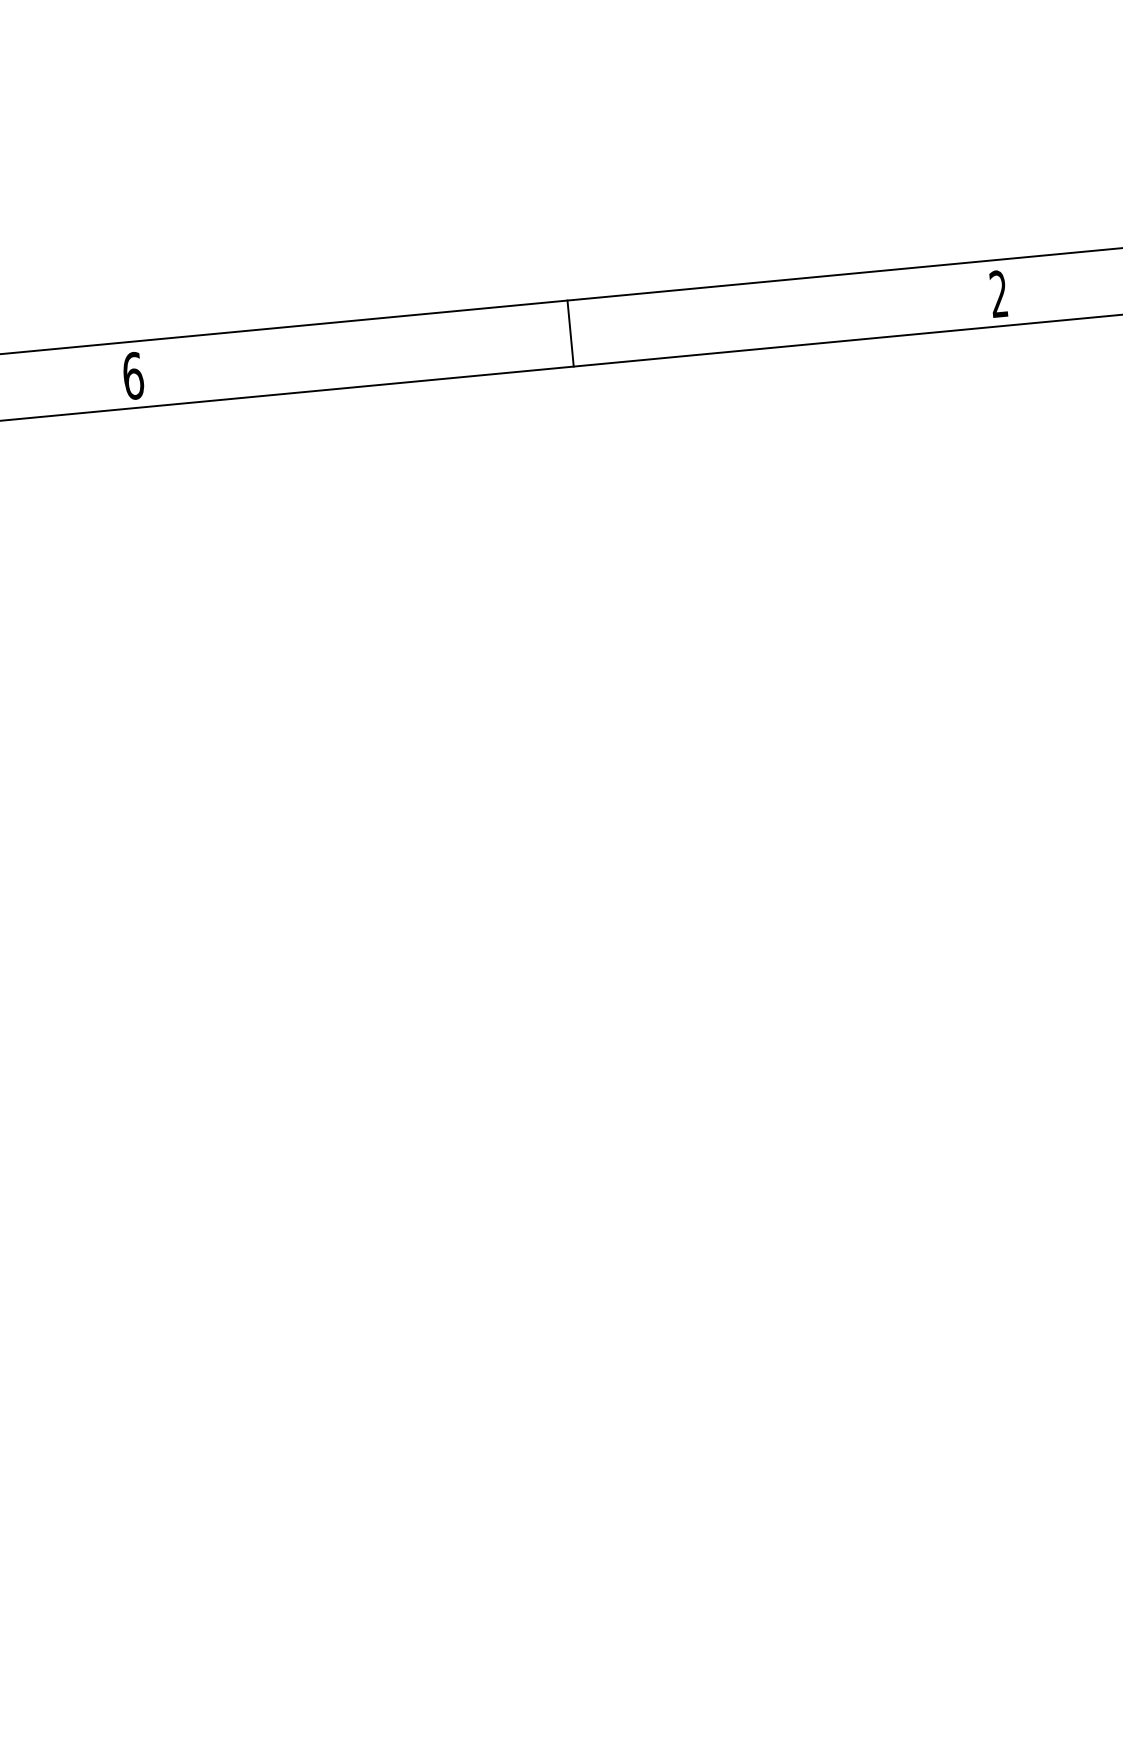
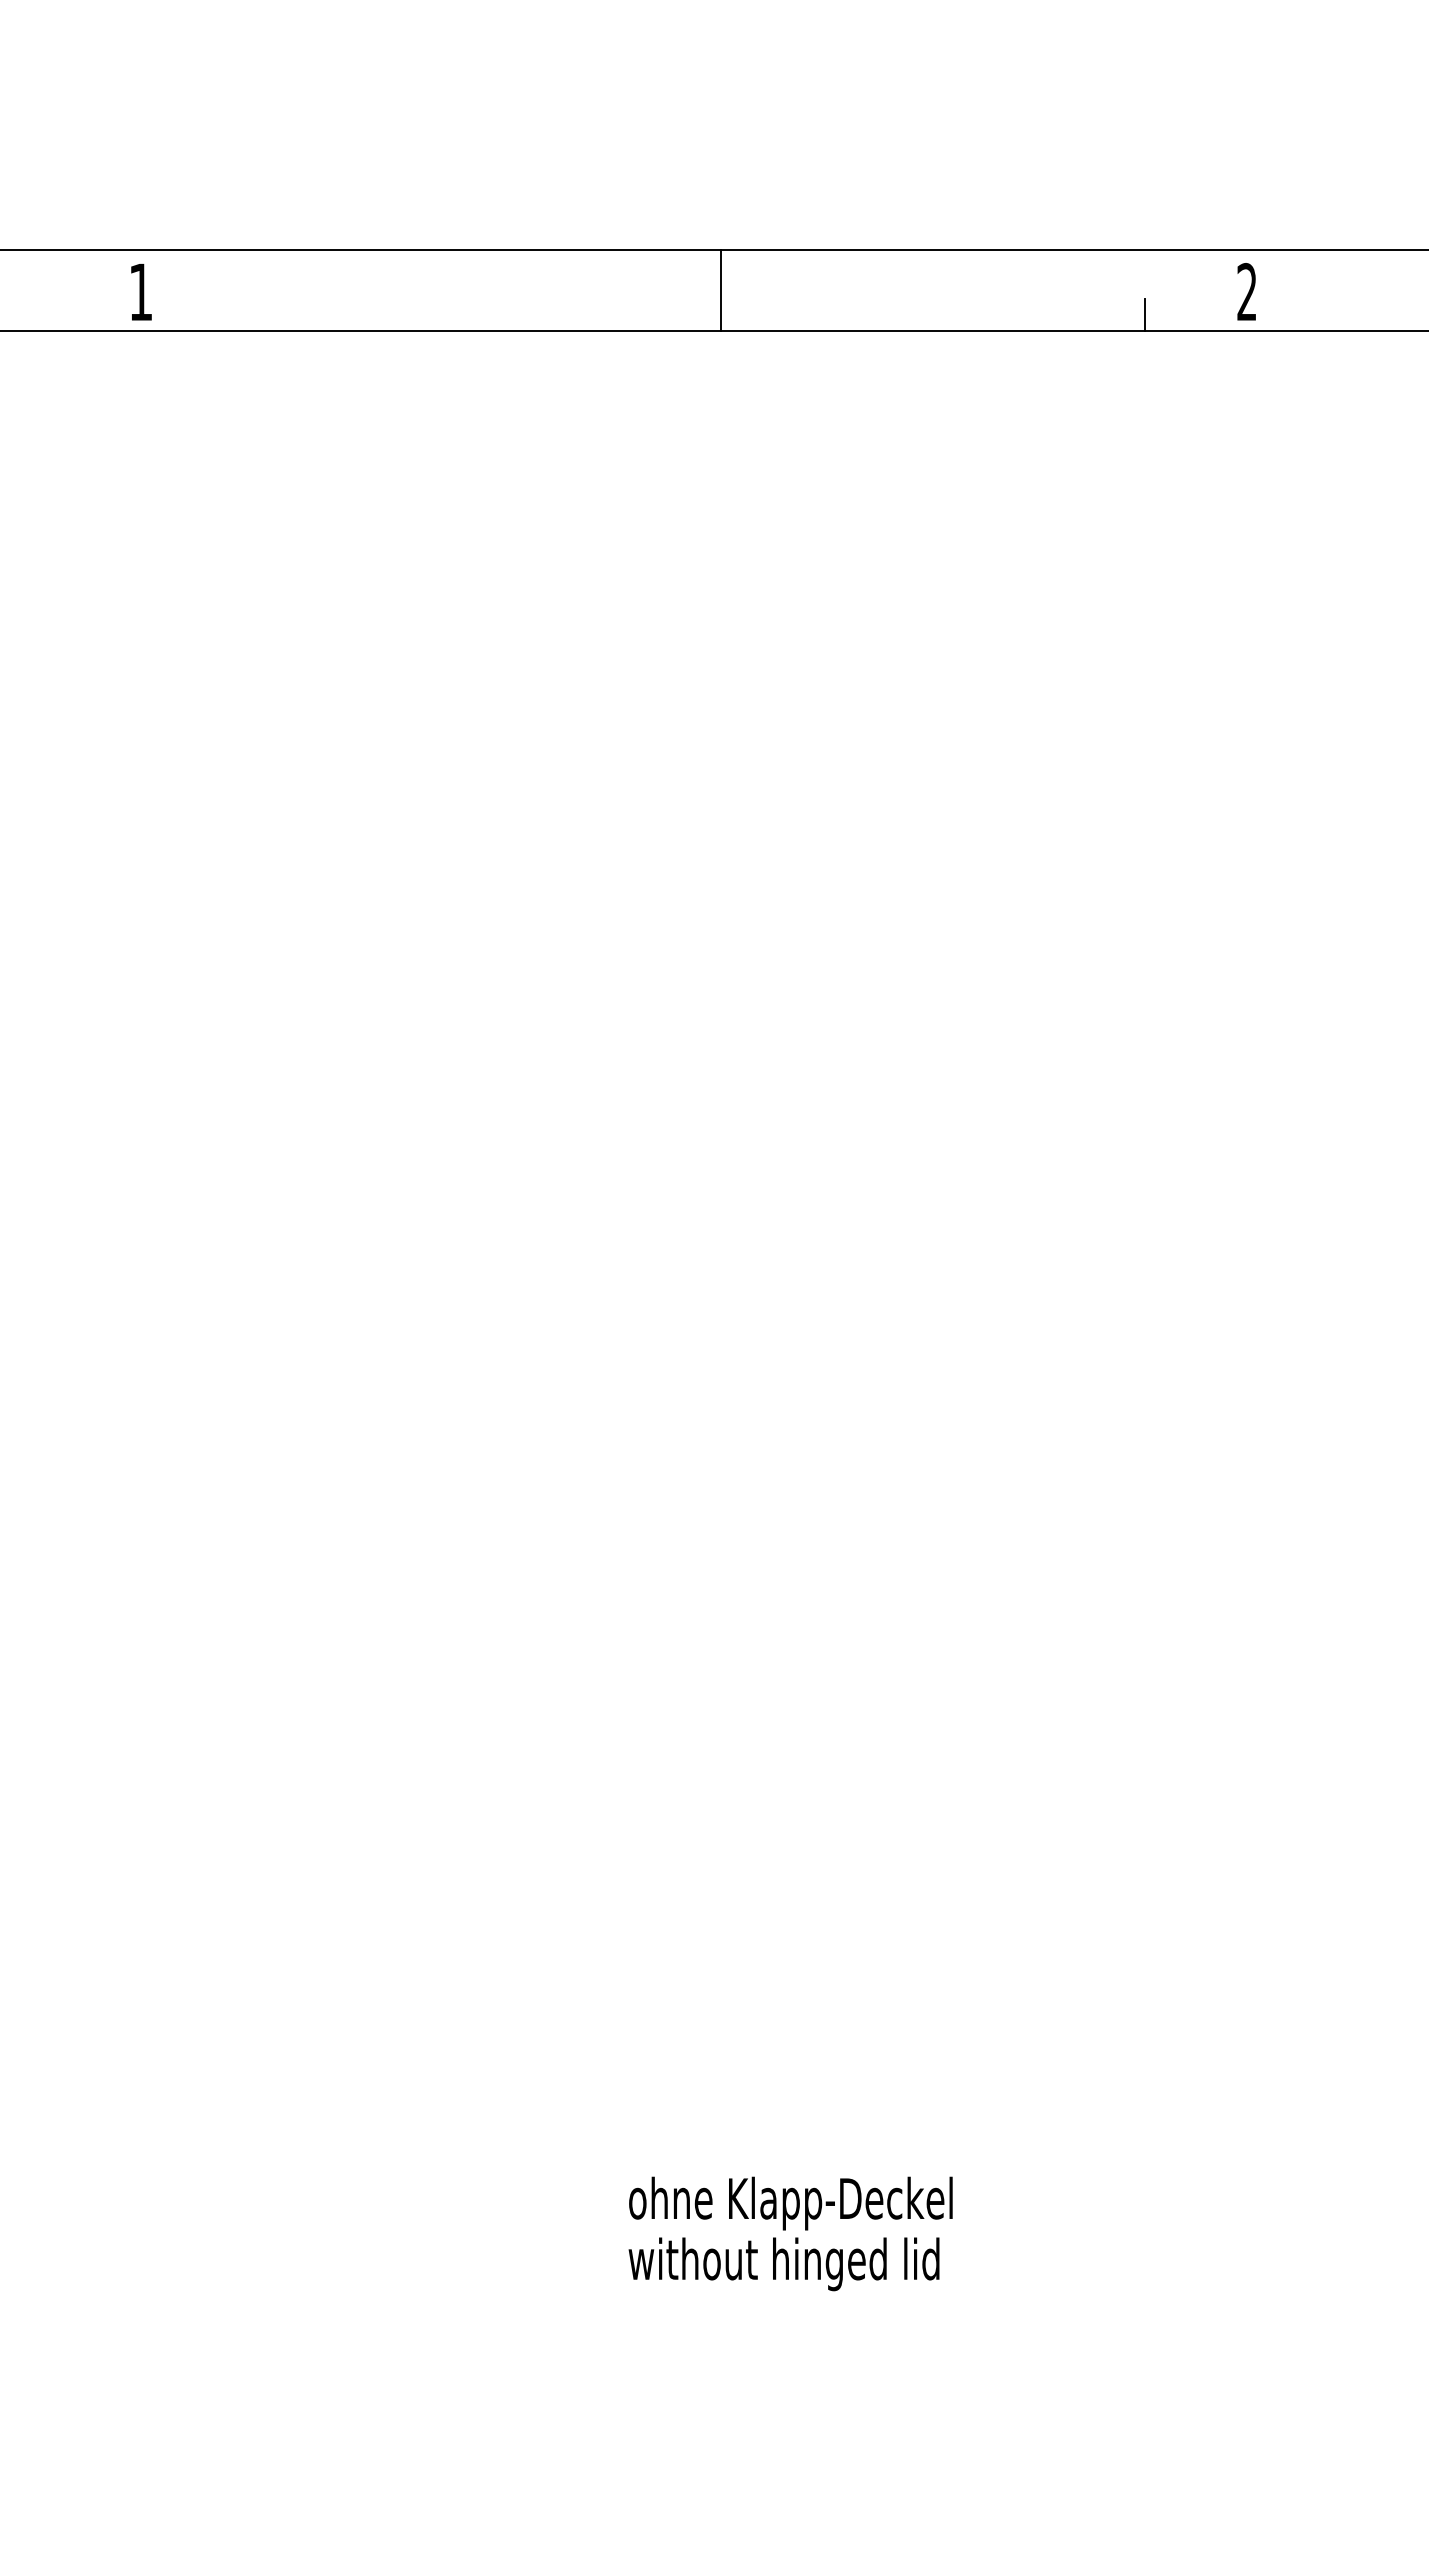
text: (998, 293) -> (1246, 291), moved
line: (952, 316) -> (1144, 314), added
line: (570, 333) -> (720, 290), moved
text: (133, 375) -> (141, 291), 6 -> 1

